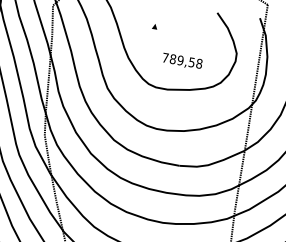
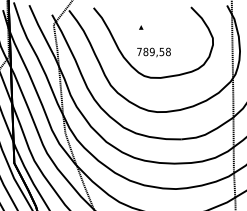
text: (181, 61) -> (153, 52), moved

